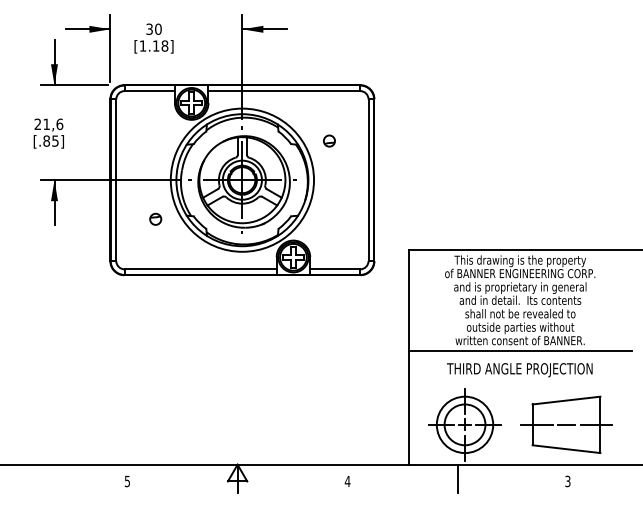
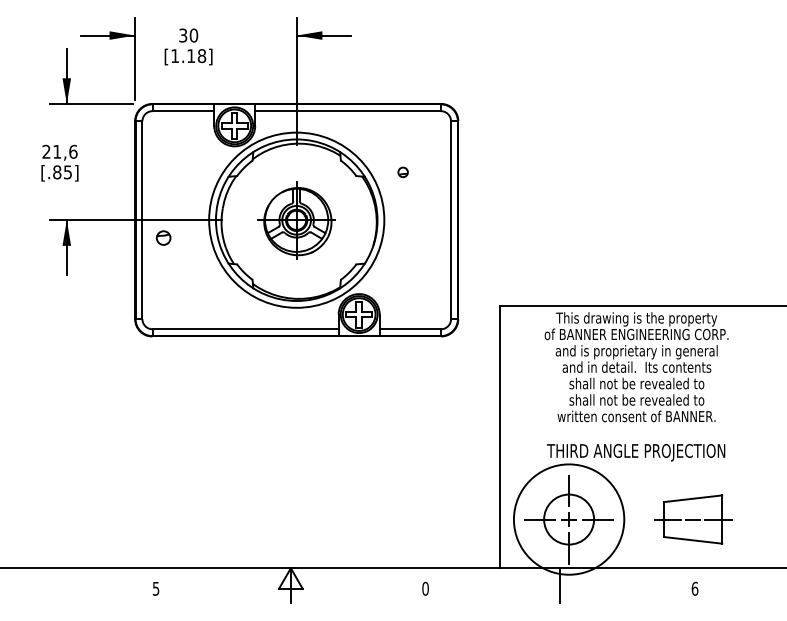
part: (328, 141) -> (402, 172), size x0.7
part: (242, 180) -> (296, 220), size x0.6
part: (155, 218) -> (163, 237), moved
text: (520, 328) -> (636, 401), outside parties without -> shall not be revealed to
line: (520, 350) -> (636, 428), removed
circle: (464, 424) -> (568, 519), size x1.6
part: (565, 424) -> (692, 519), size x0.7
text: (347, 481) -> (425, 588), 4 -> 0
text: (567, 481) -> (694, 588), 3 -> 6

